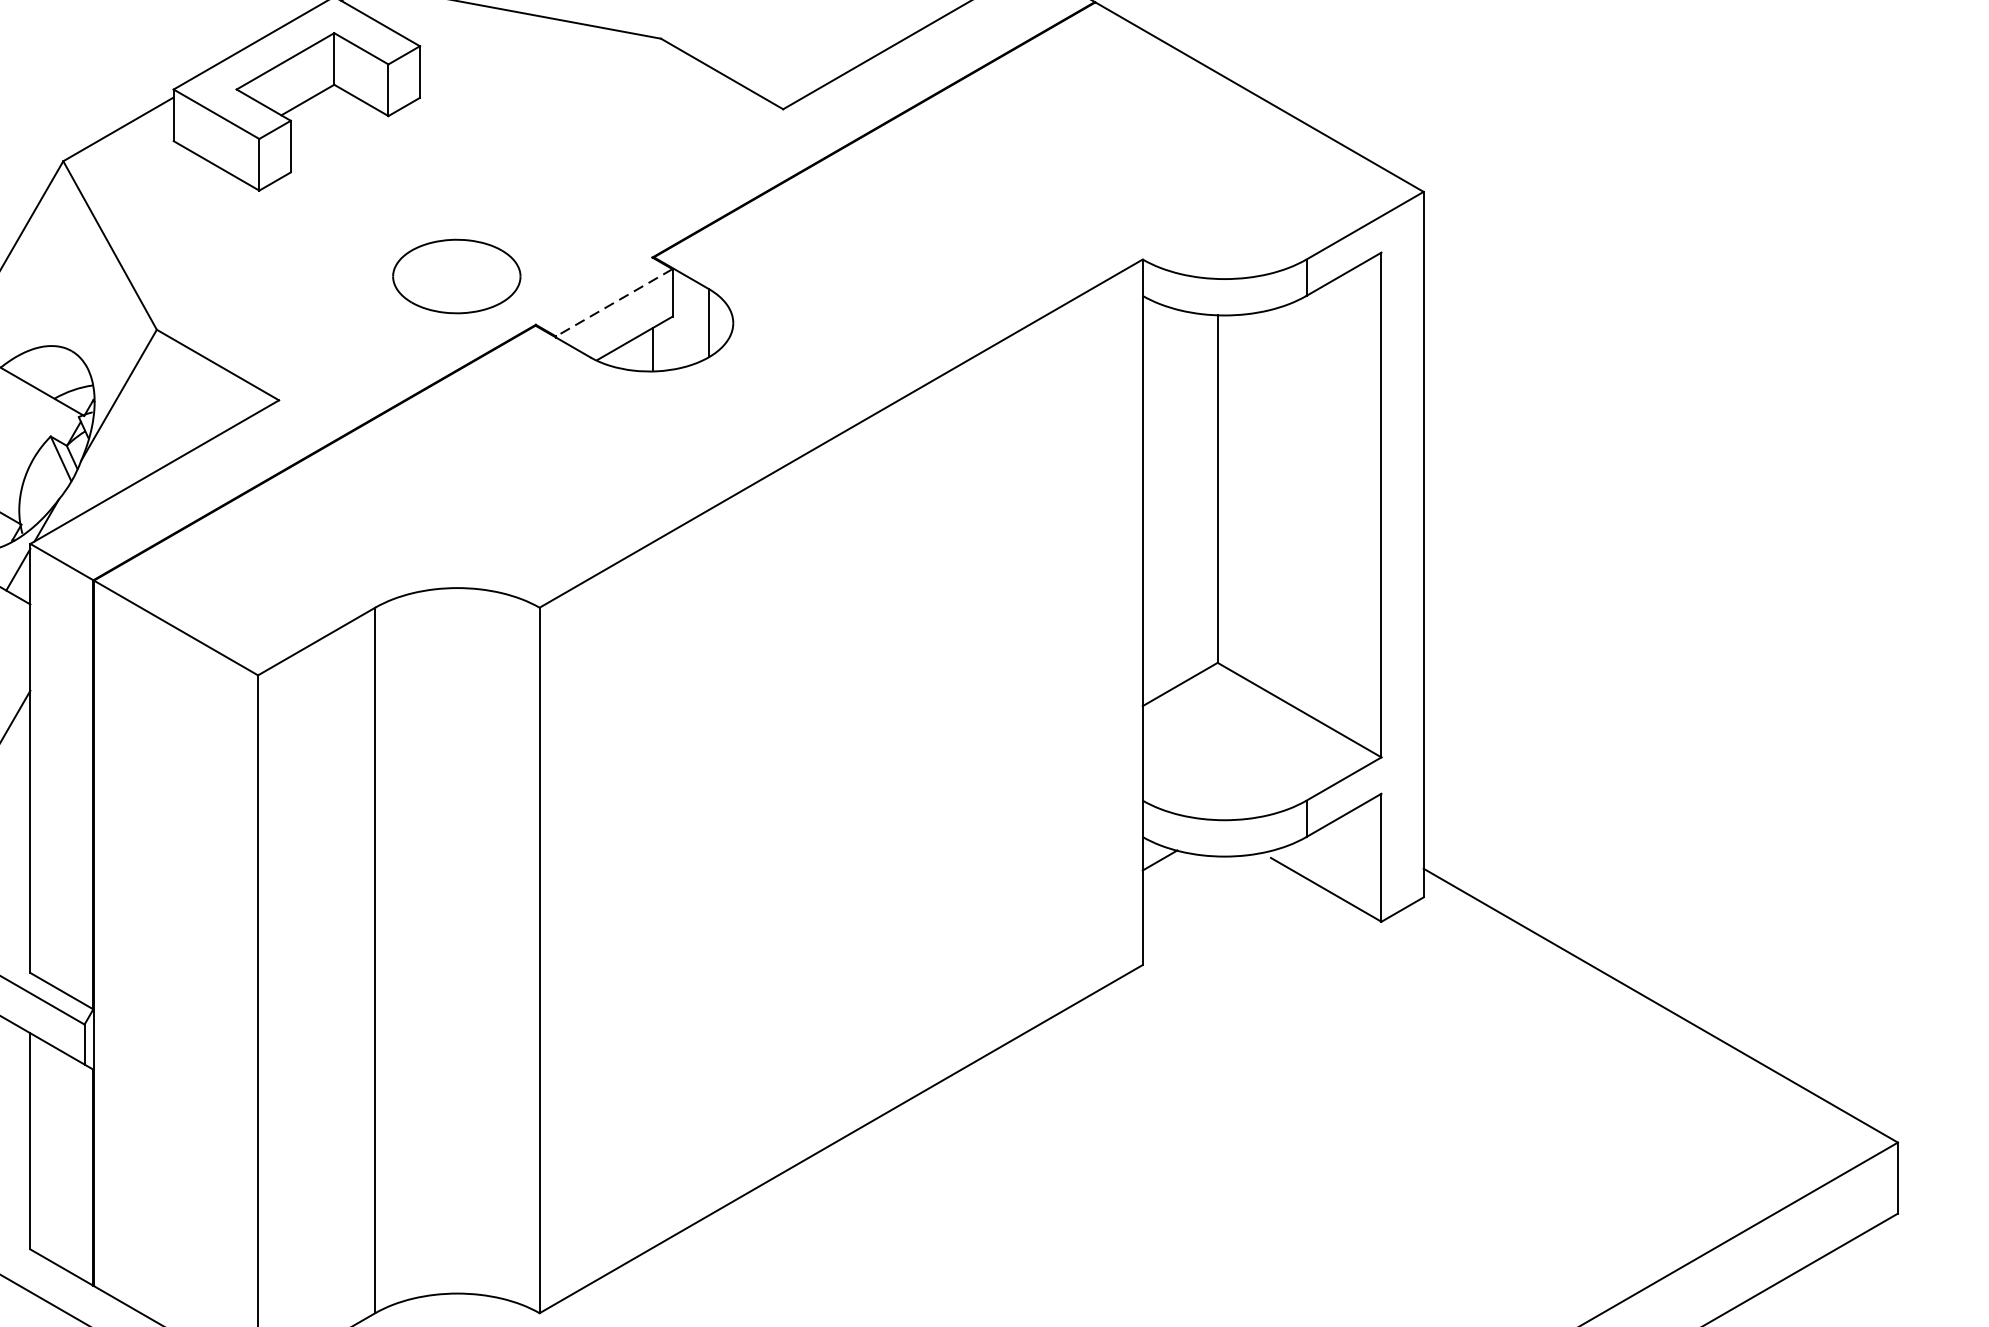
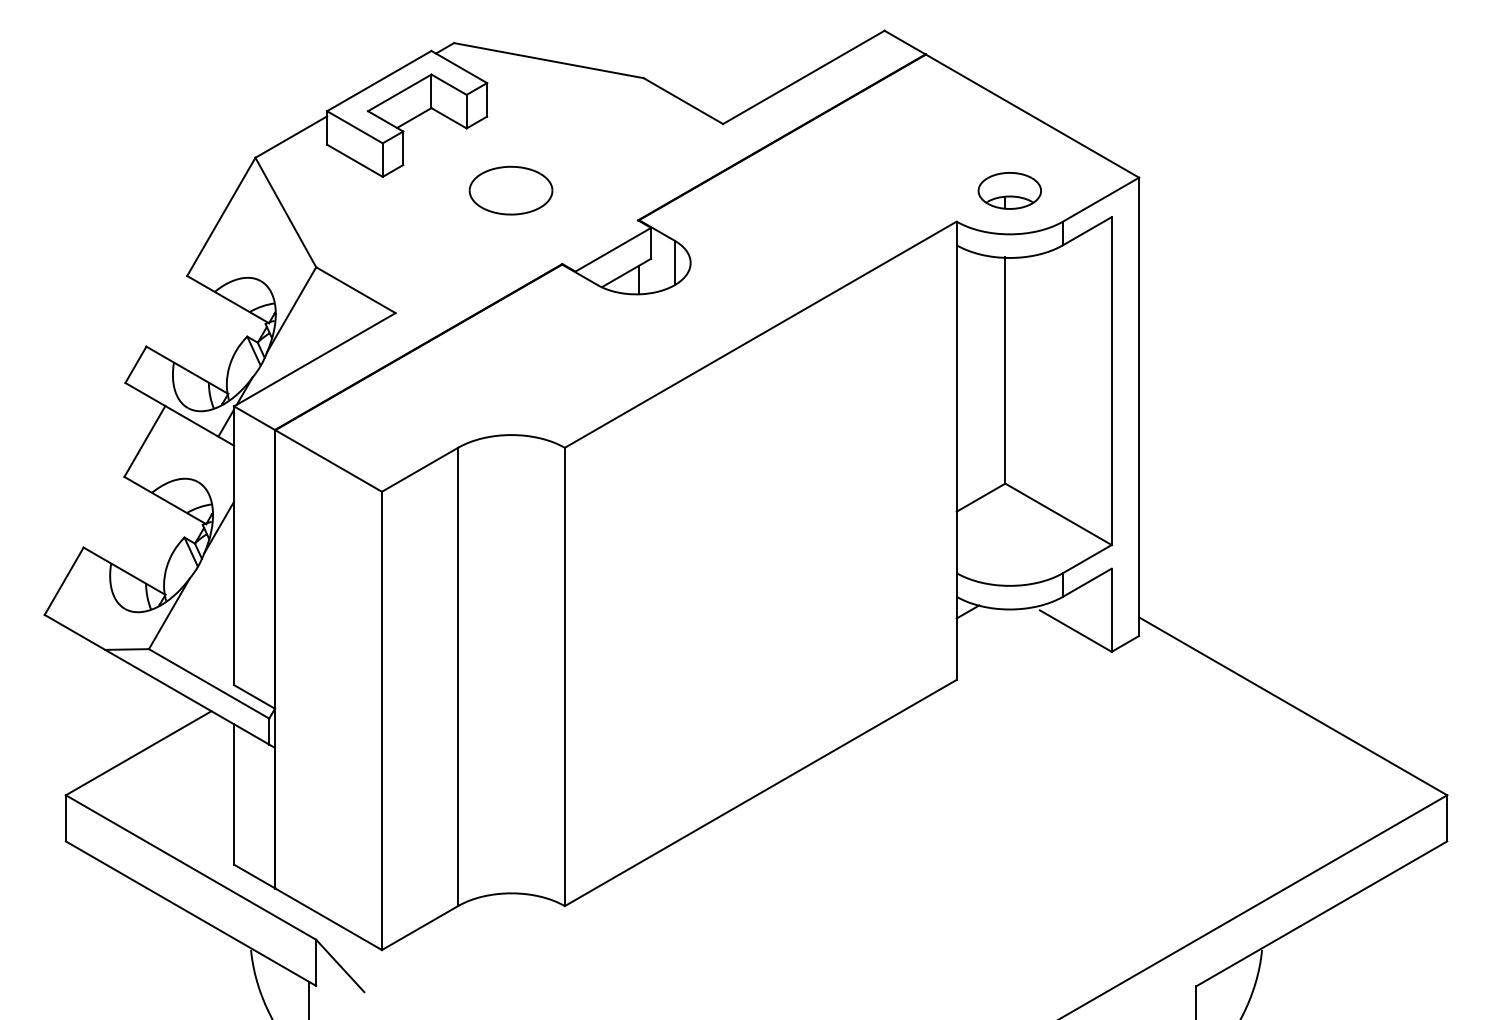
part: (1224, 211) -> (1009, 190), added
part: (455, 276) -> (510, 190), moved
line: (614, 302) -> (613, 249), dashed -> solid

